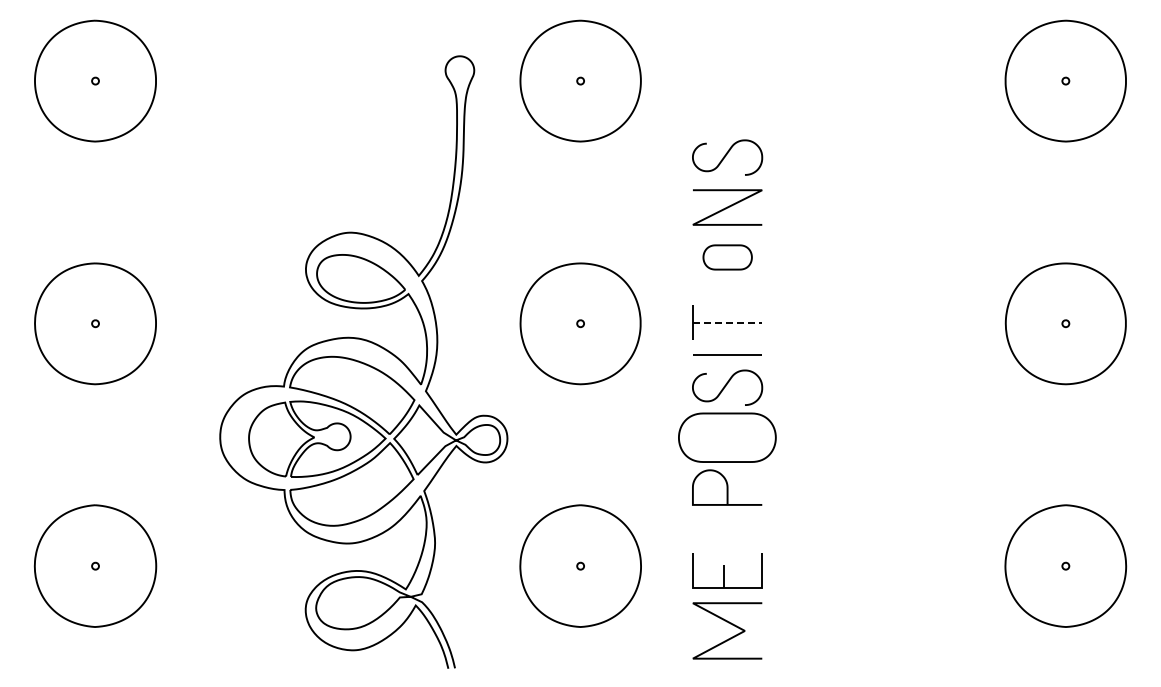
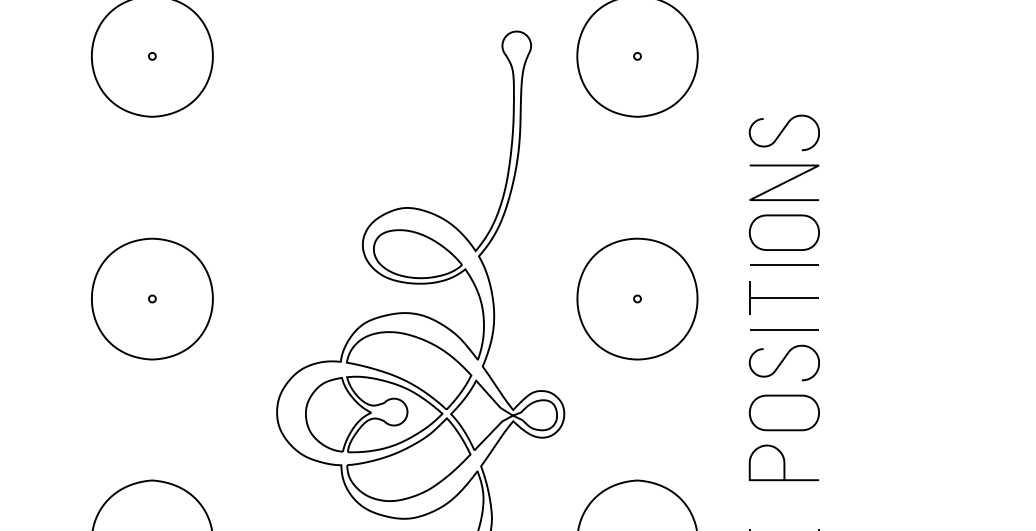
part: (727, 257) -> (784, 232), size x1.43
line: (727, 289) -> (784, 264), added
line: (727, 322) -> (784, 297), dashed -> solid
part: (727, 437) -> (784, 412), size x0.71

